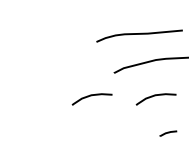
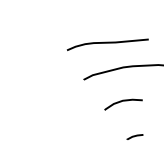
curve: (91, 96) -> (62, 101), removed

